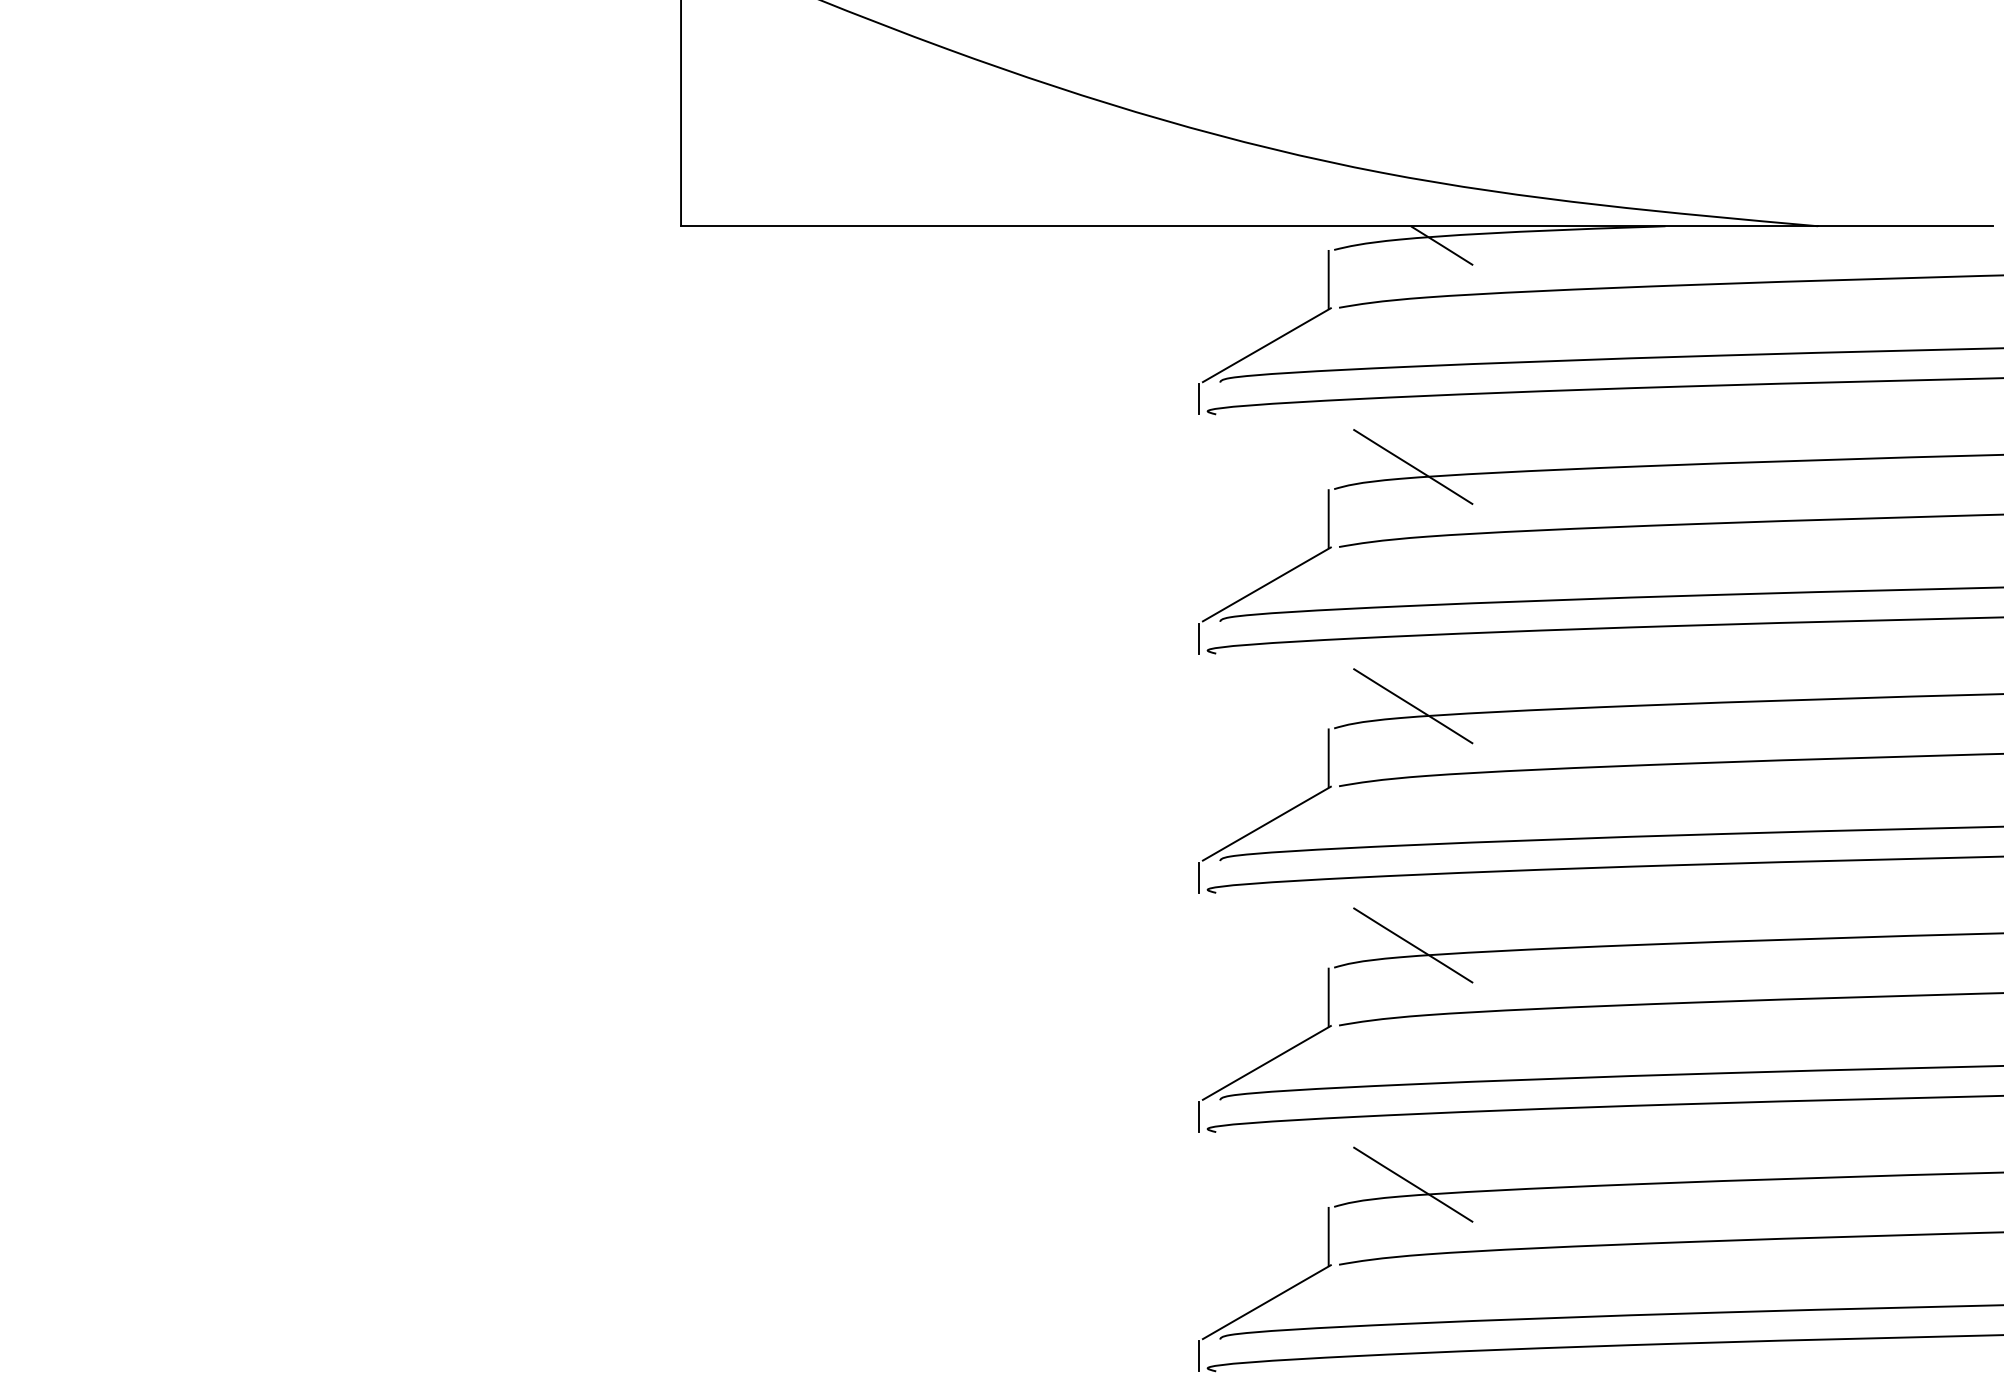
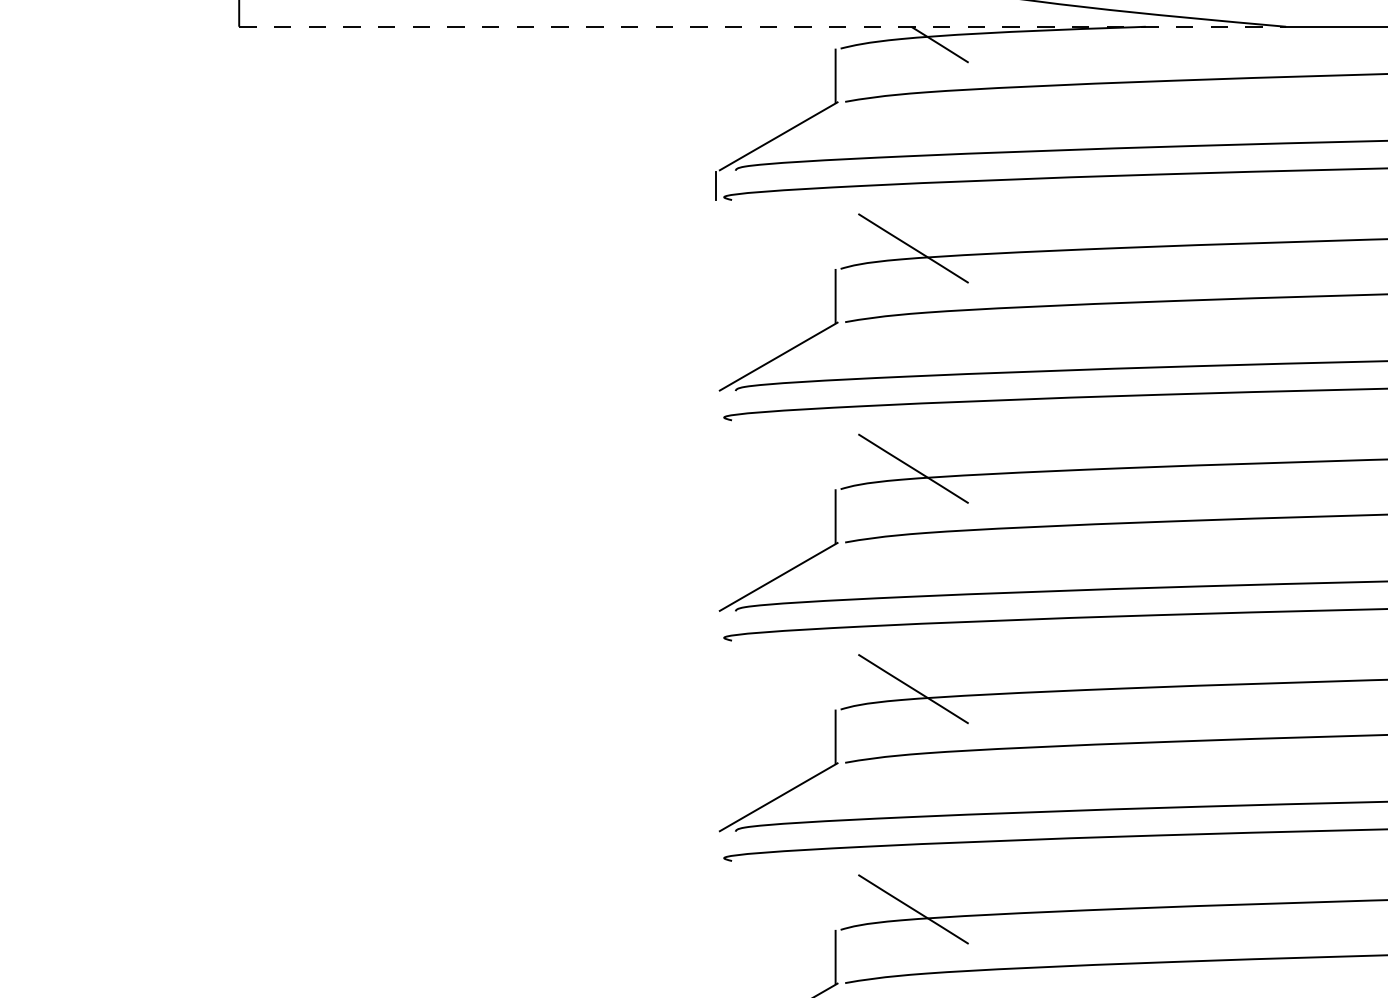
line: (1249, 226) -> (762, 27), solid -> dashed
line: (1199, 638) -> (716, 406), removed
line: (1199, 877) -> (716, 626), removed
line: (1199, 1117) -> (716, 847), removed

